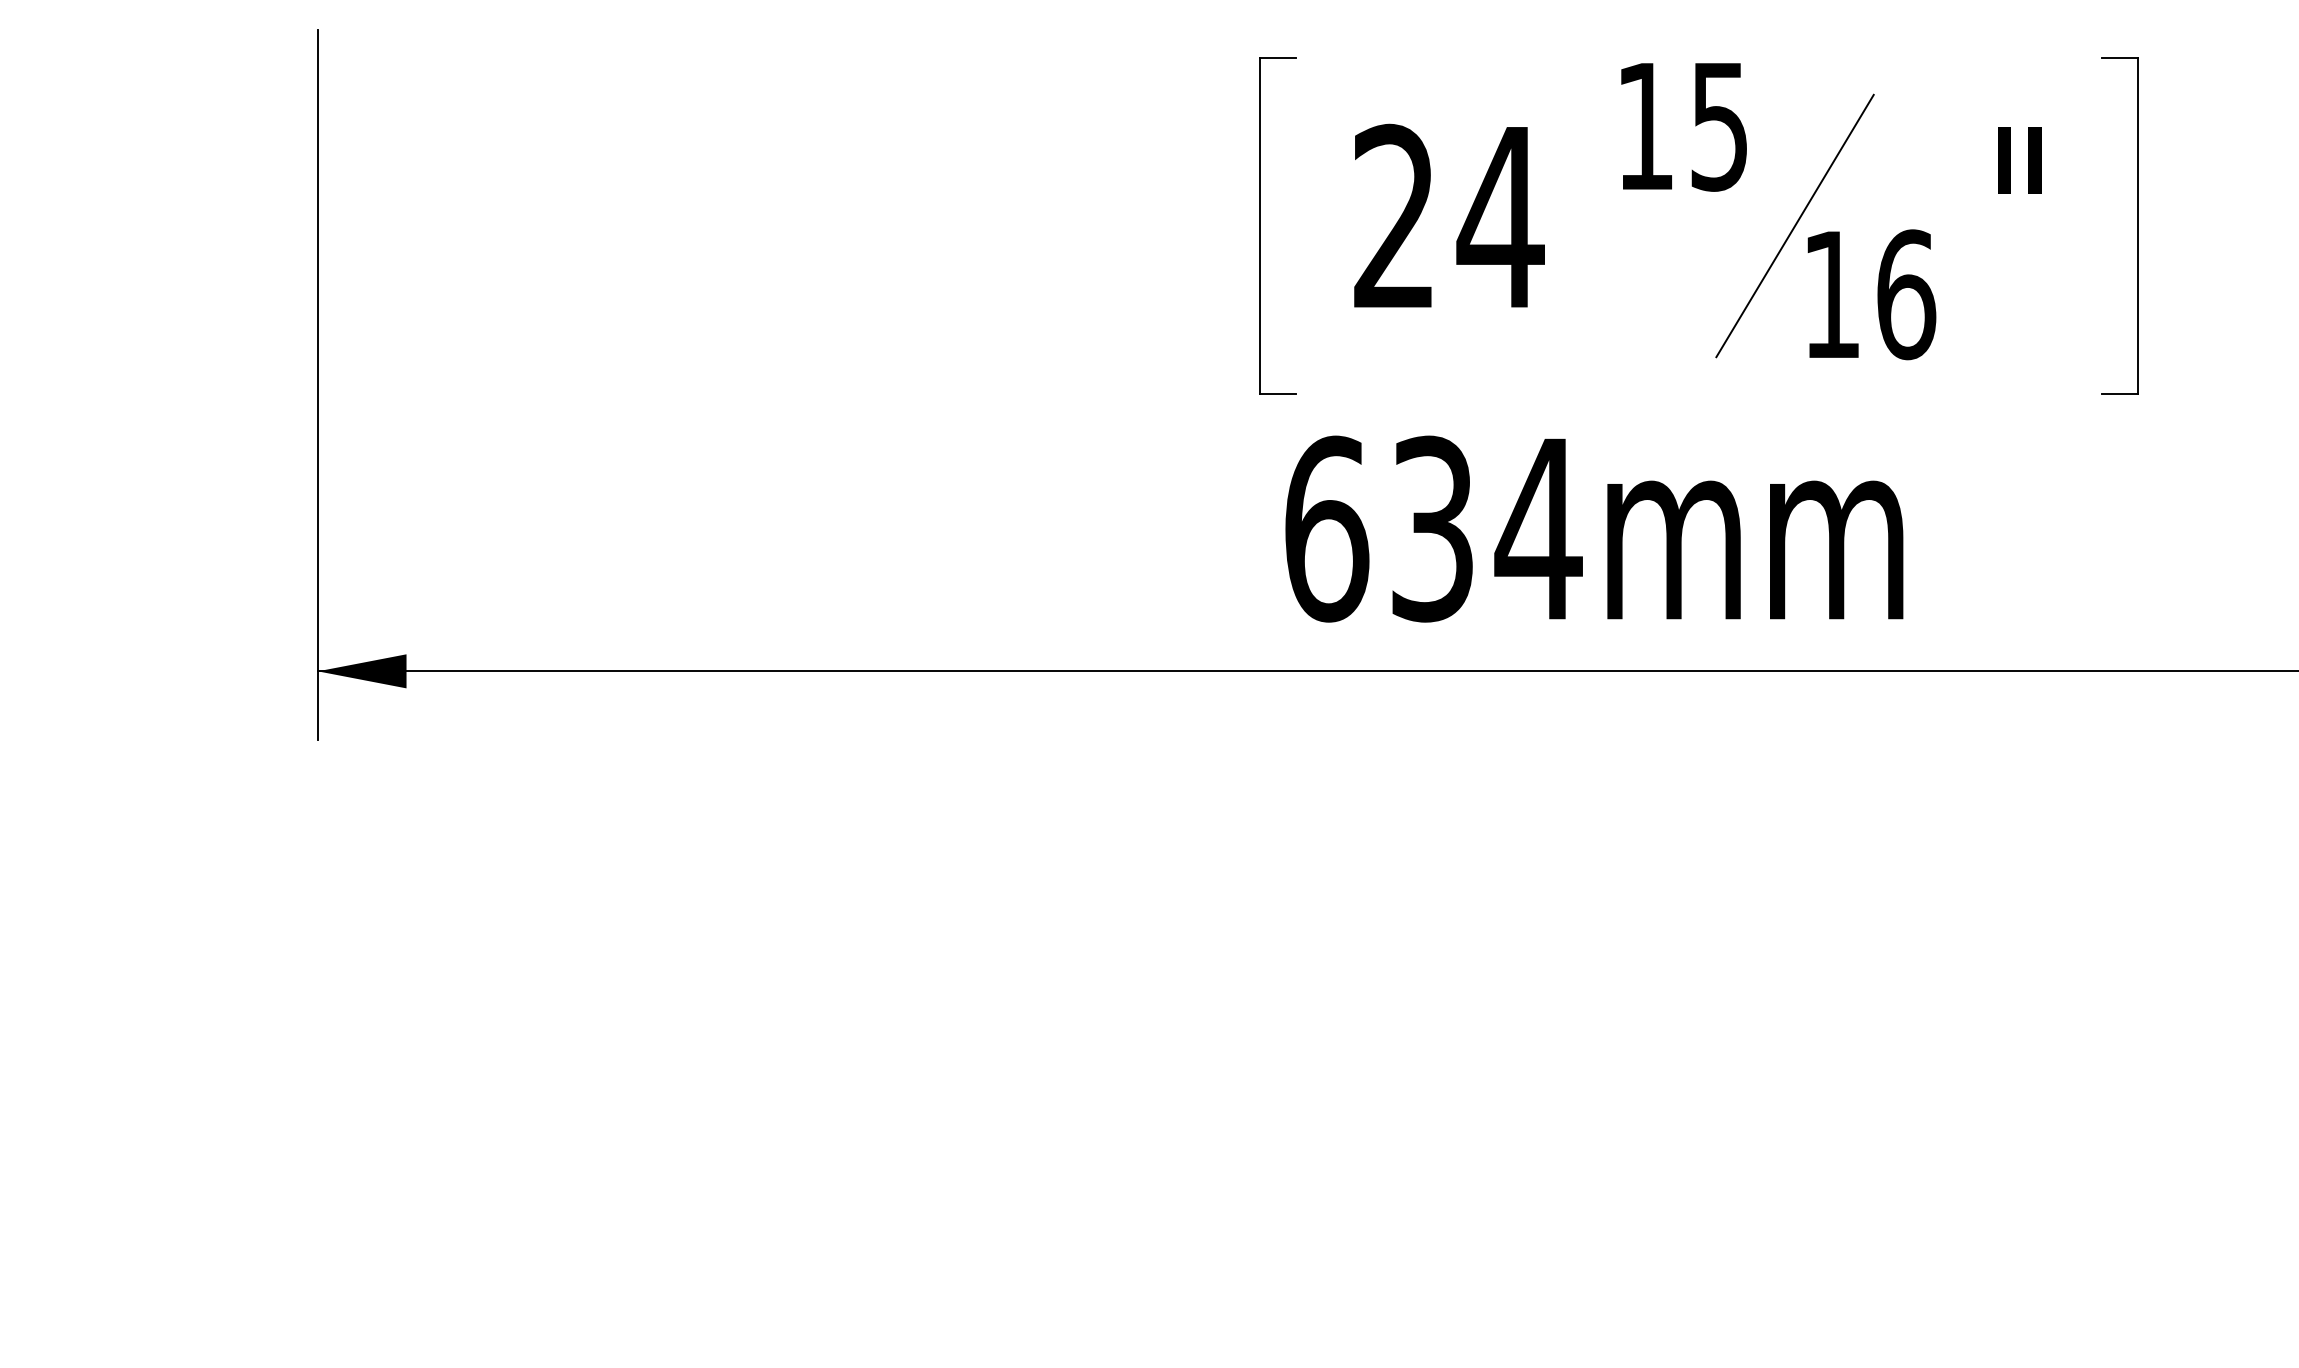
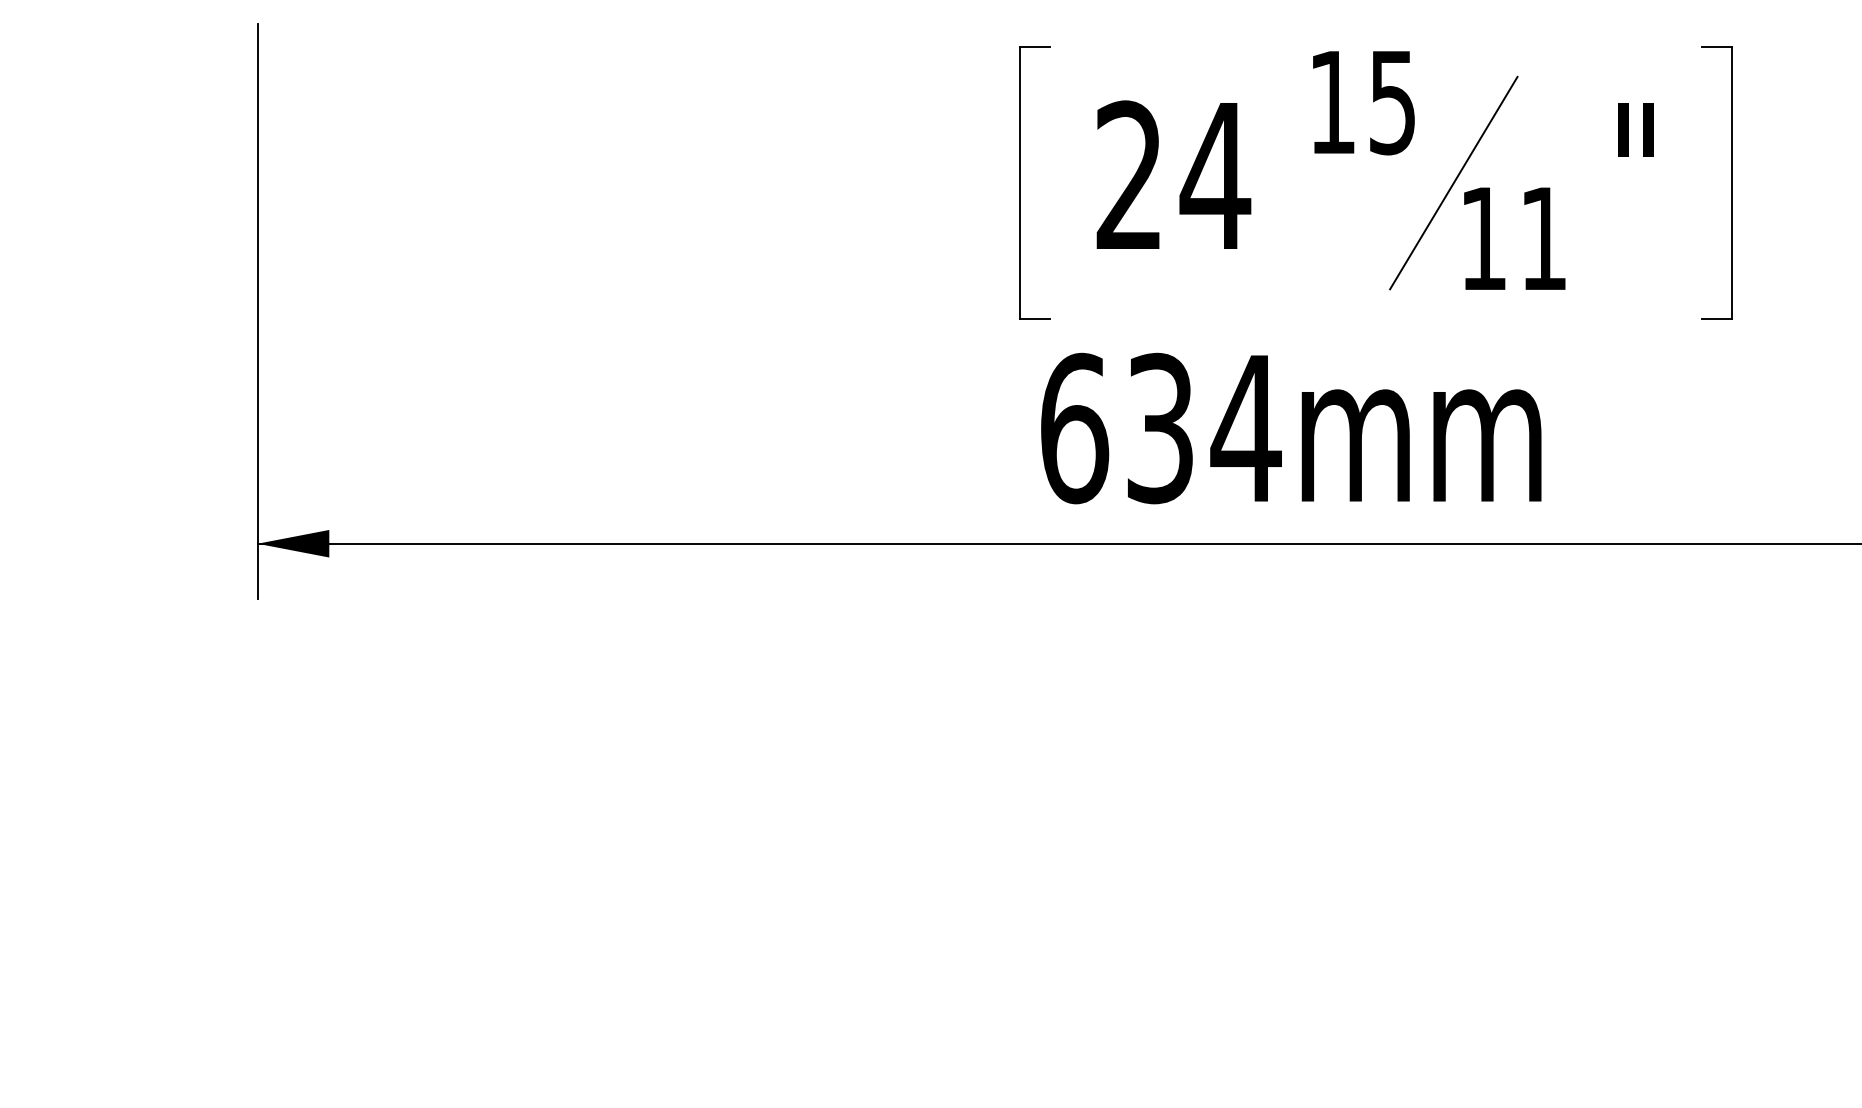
text: (1907, 294) -> (1544, 238), 16 -> 11

